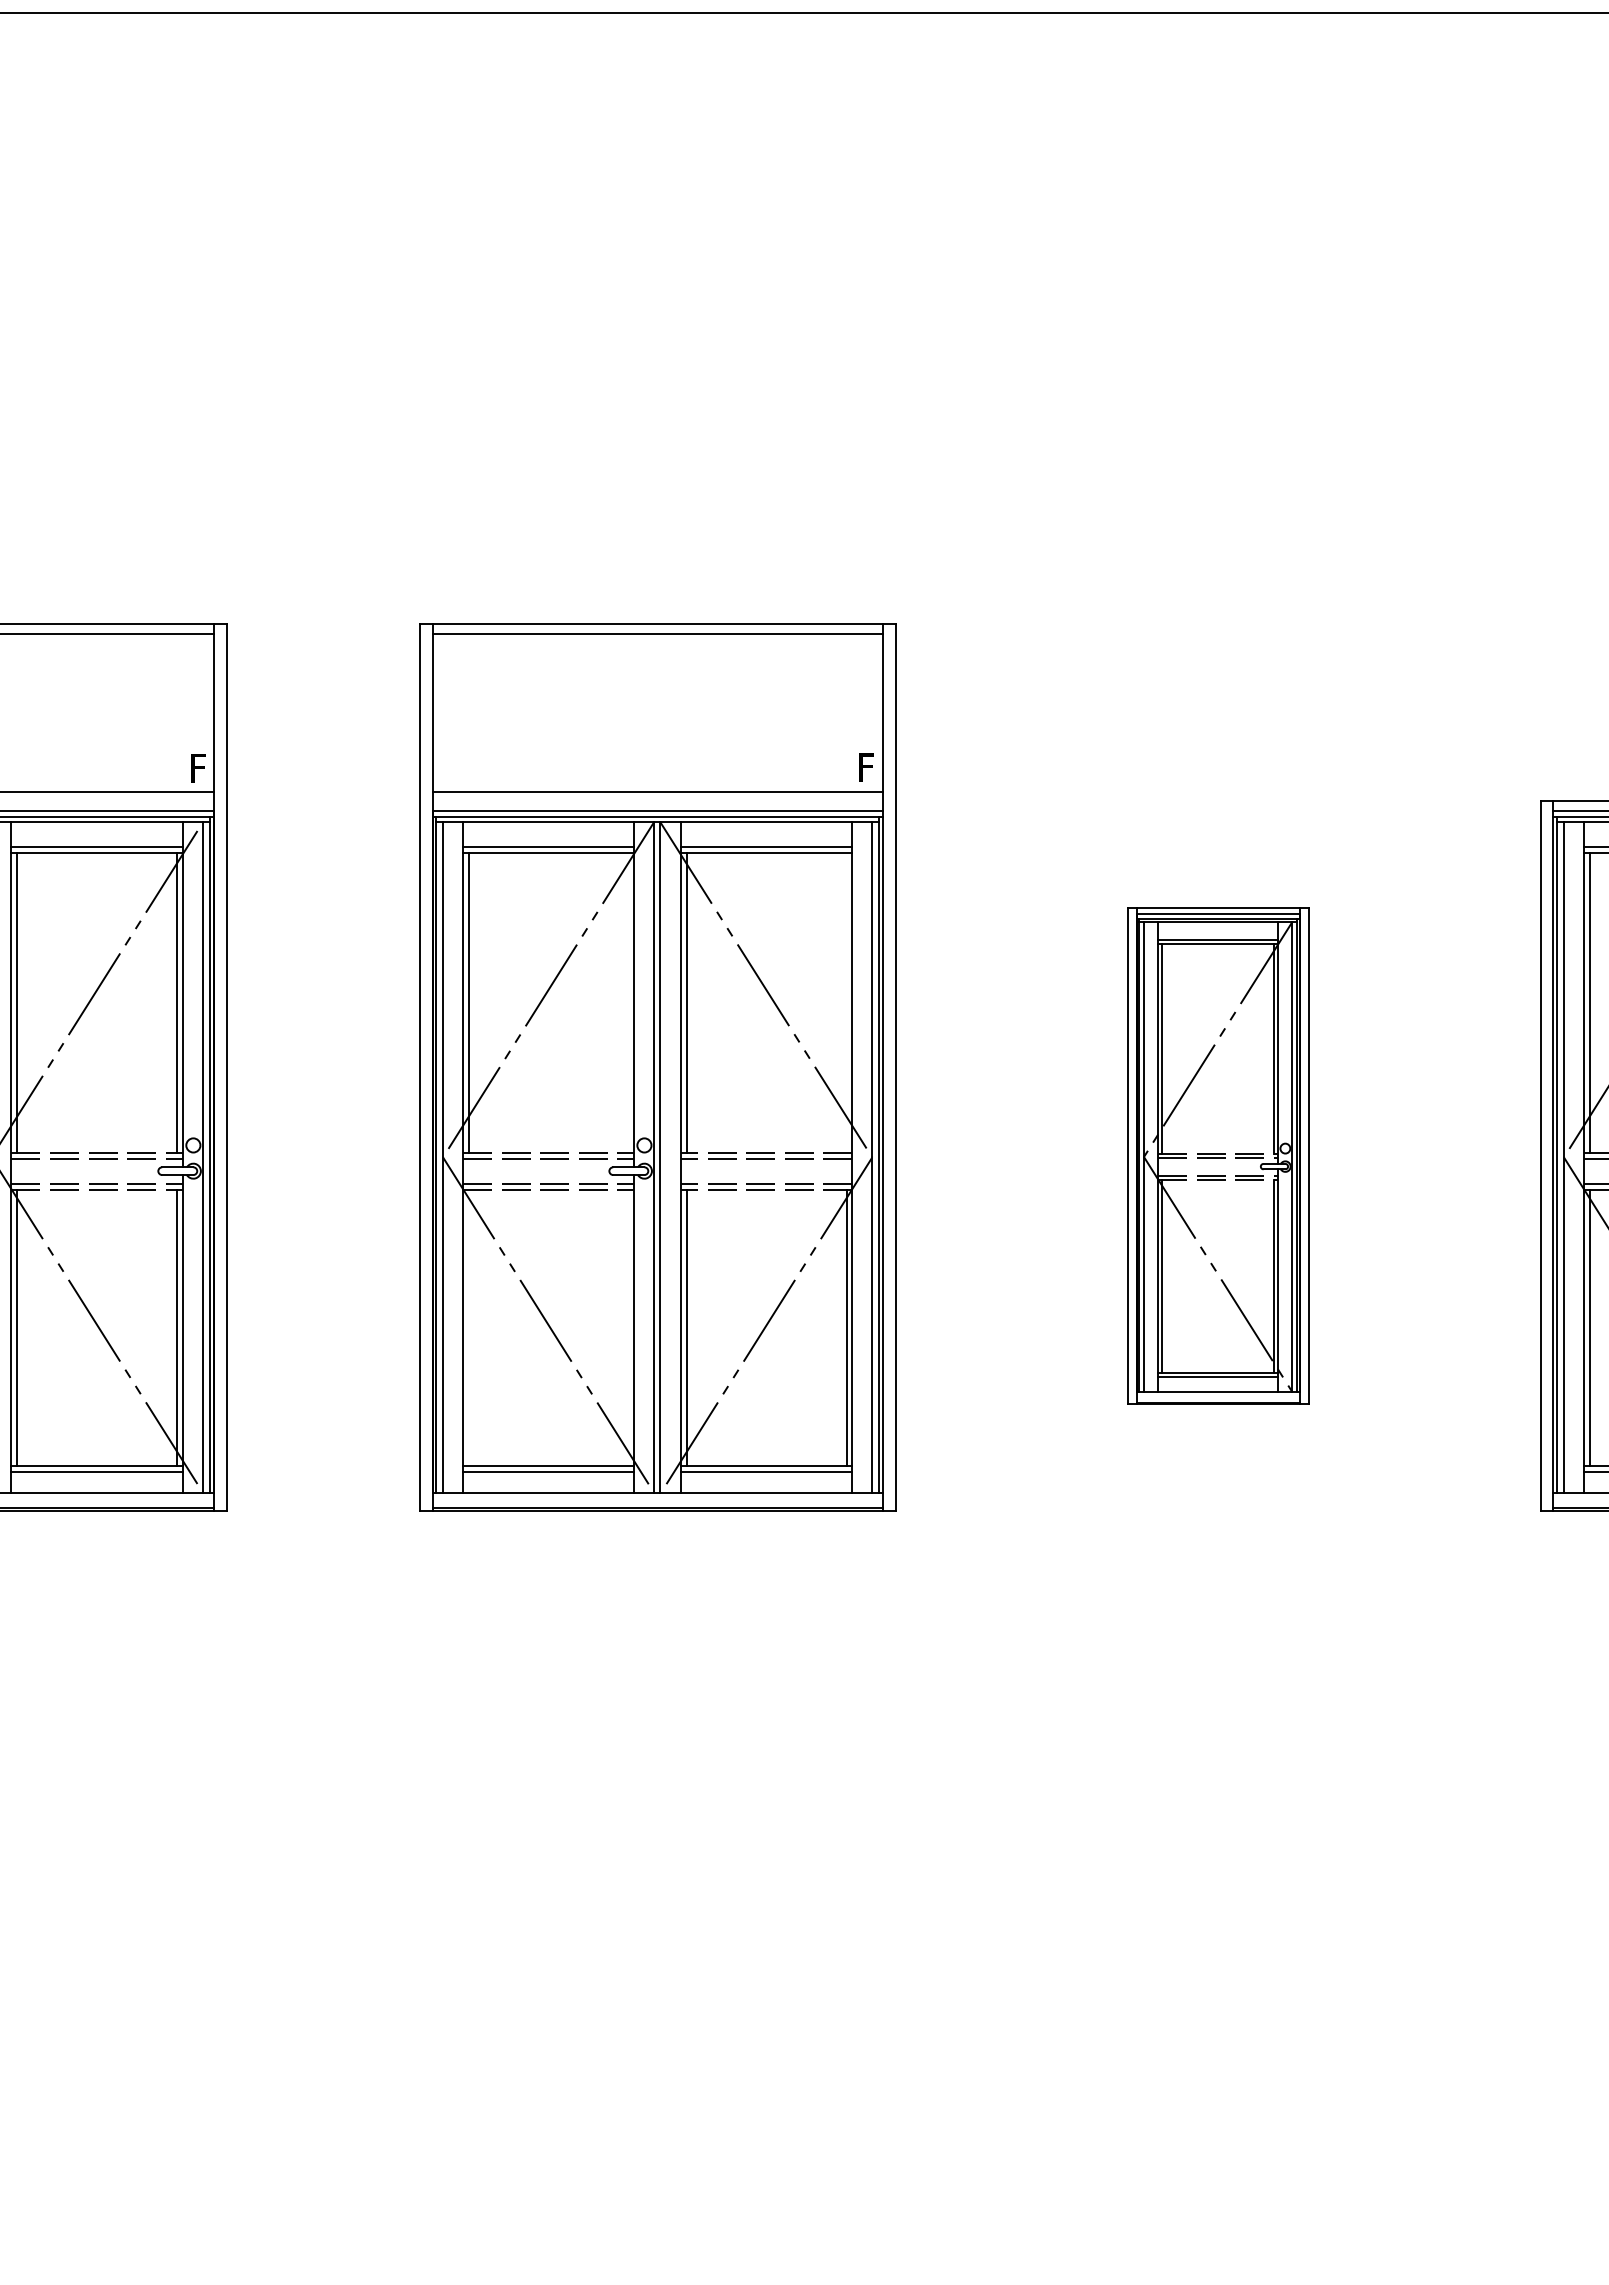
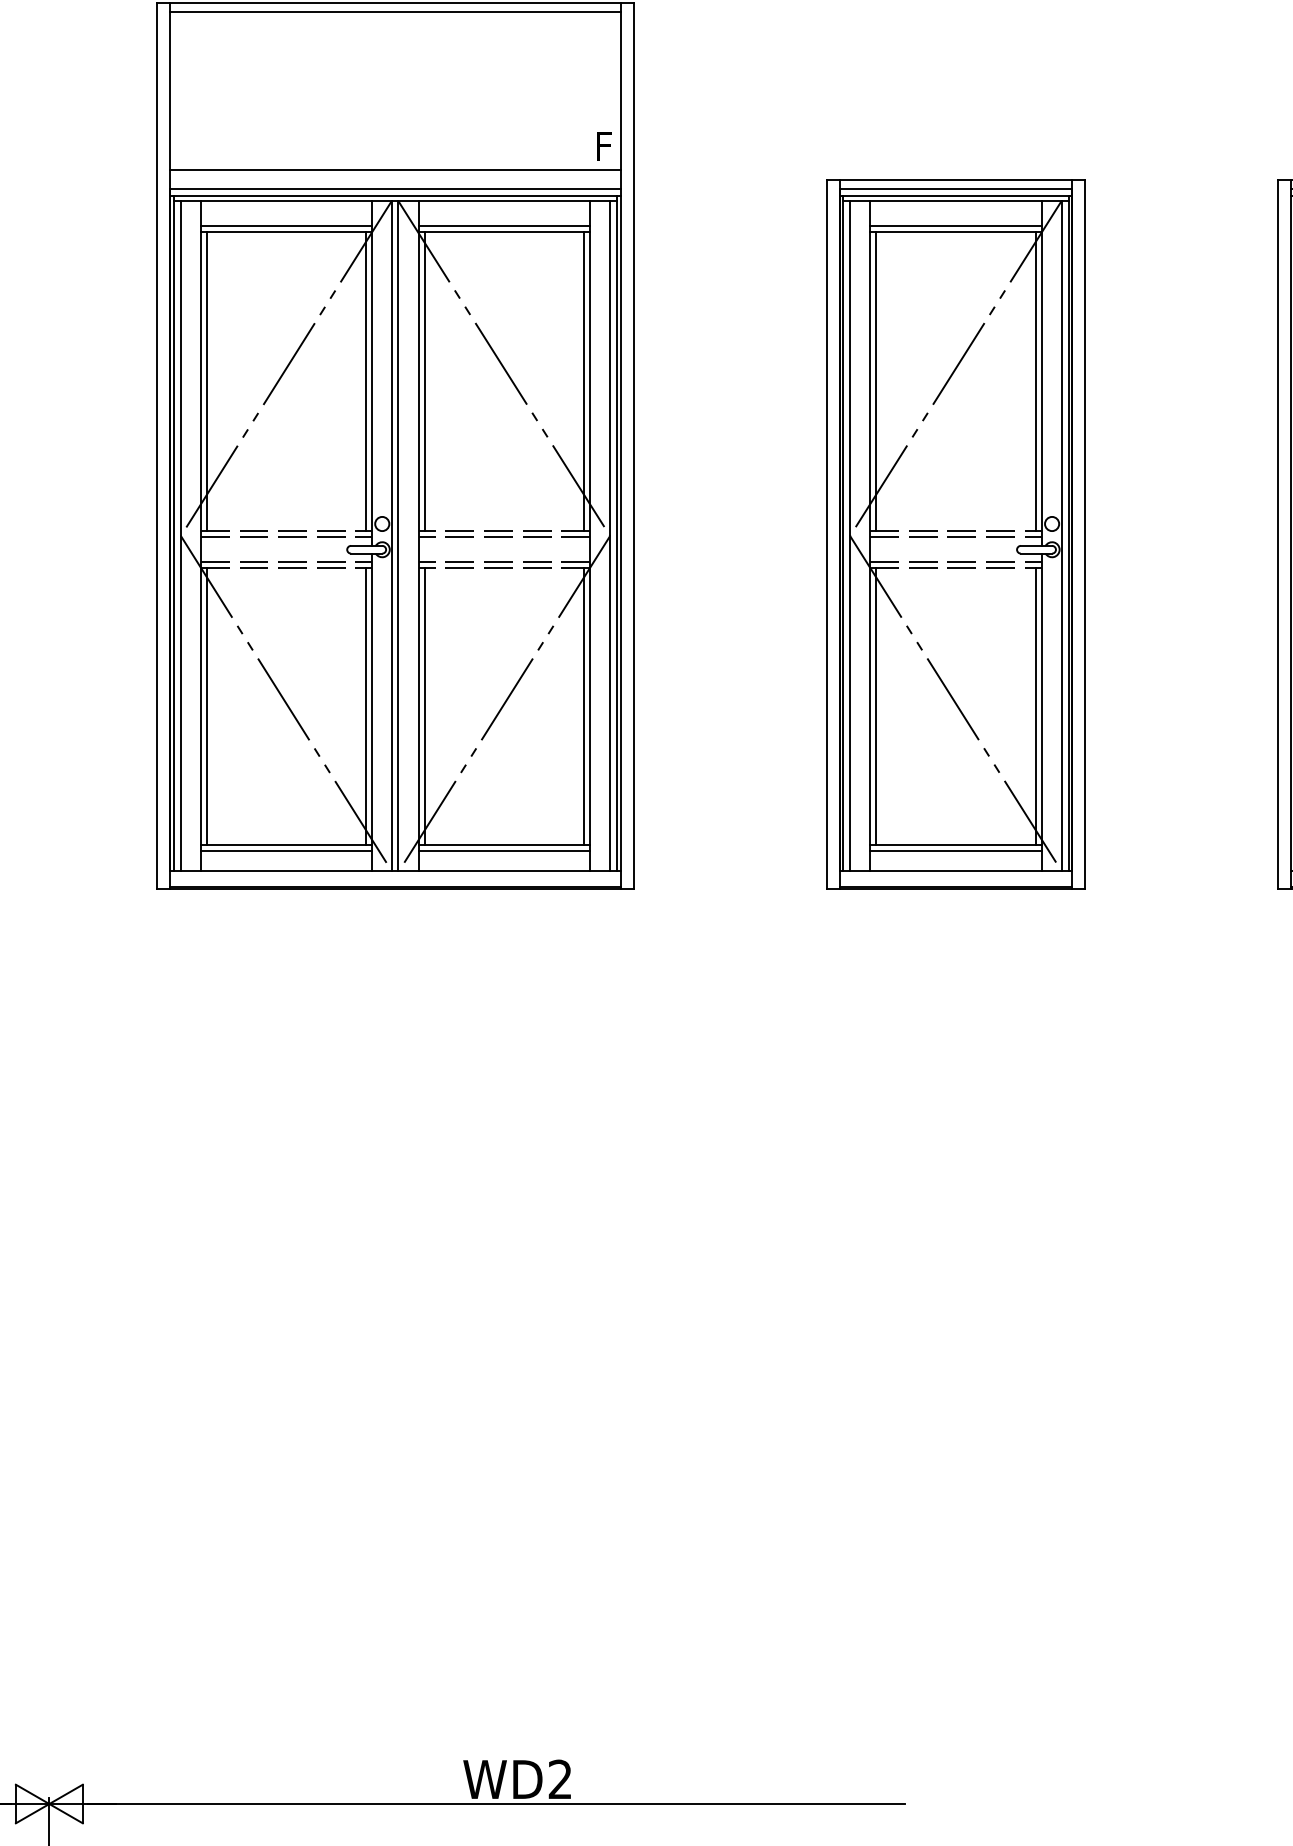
line: (628, 1002) -> (366, 381), added
line: (846, 1002) -> (584, 381), added
part: (1217, 1155) -> (955, 534), size x1.43
line: (468, 1327) -> (206, 706), added
line: (628, 1327) -> (366, 706), added

